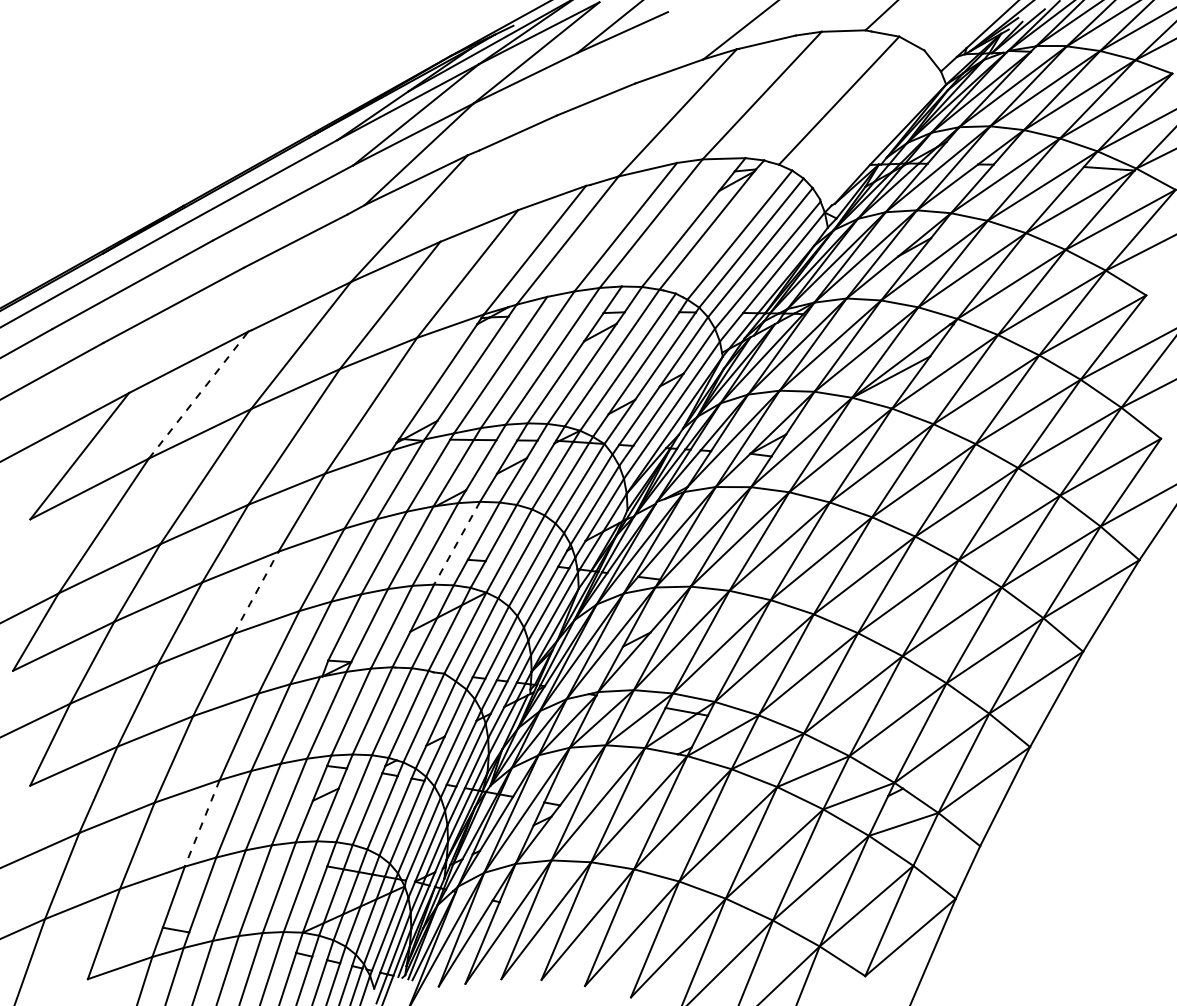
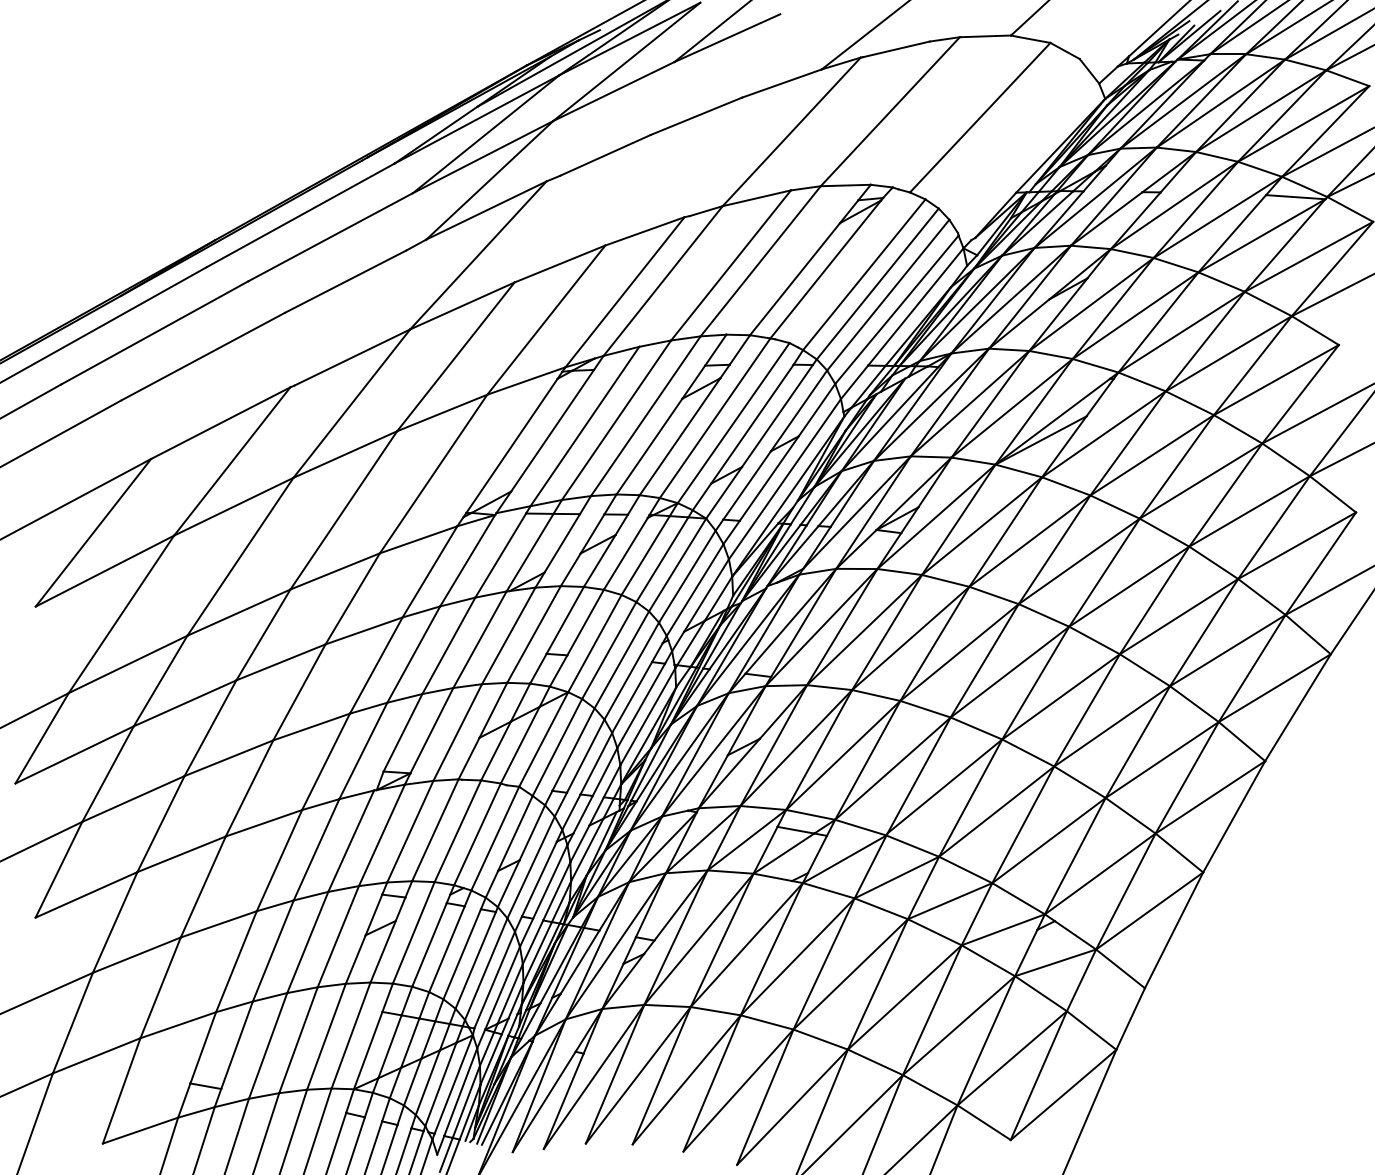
line: (198, 395) -> (232, 461), dashed -> solid
line: (456, 543) -> (533, 634), dashed -> solid
line: (256, 592) -> (299, 692), dashed -> solid
line: (202, 823) -> (236, 961), dashed -> solid

